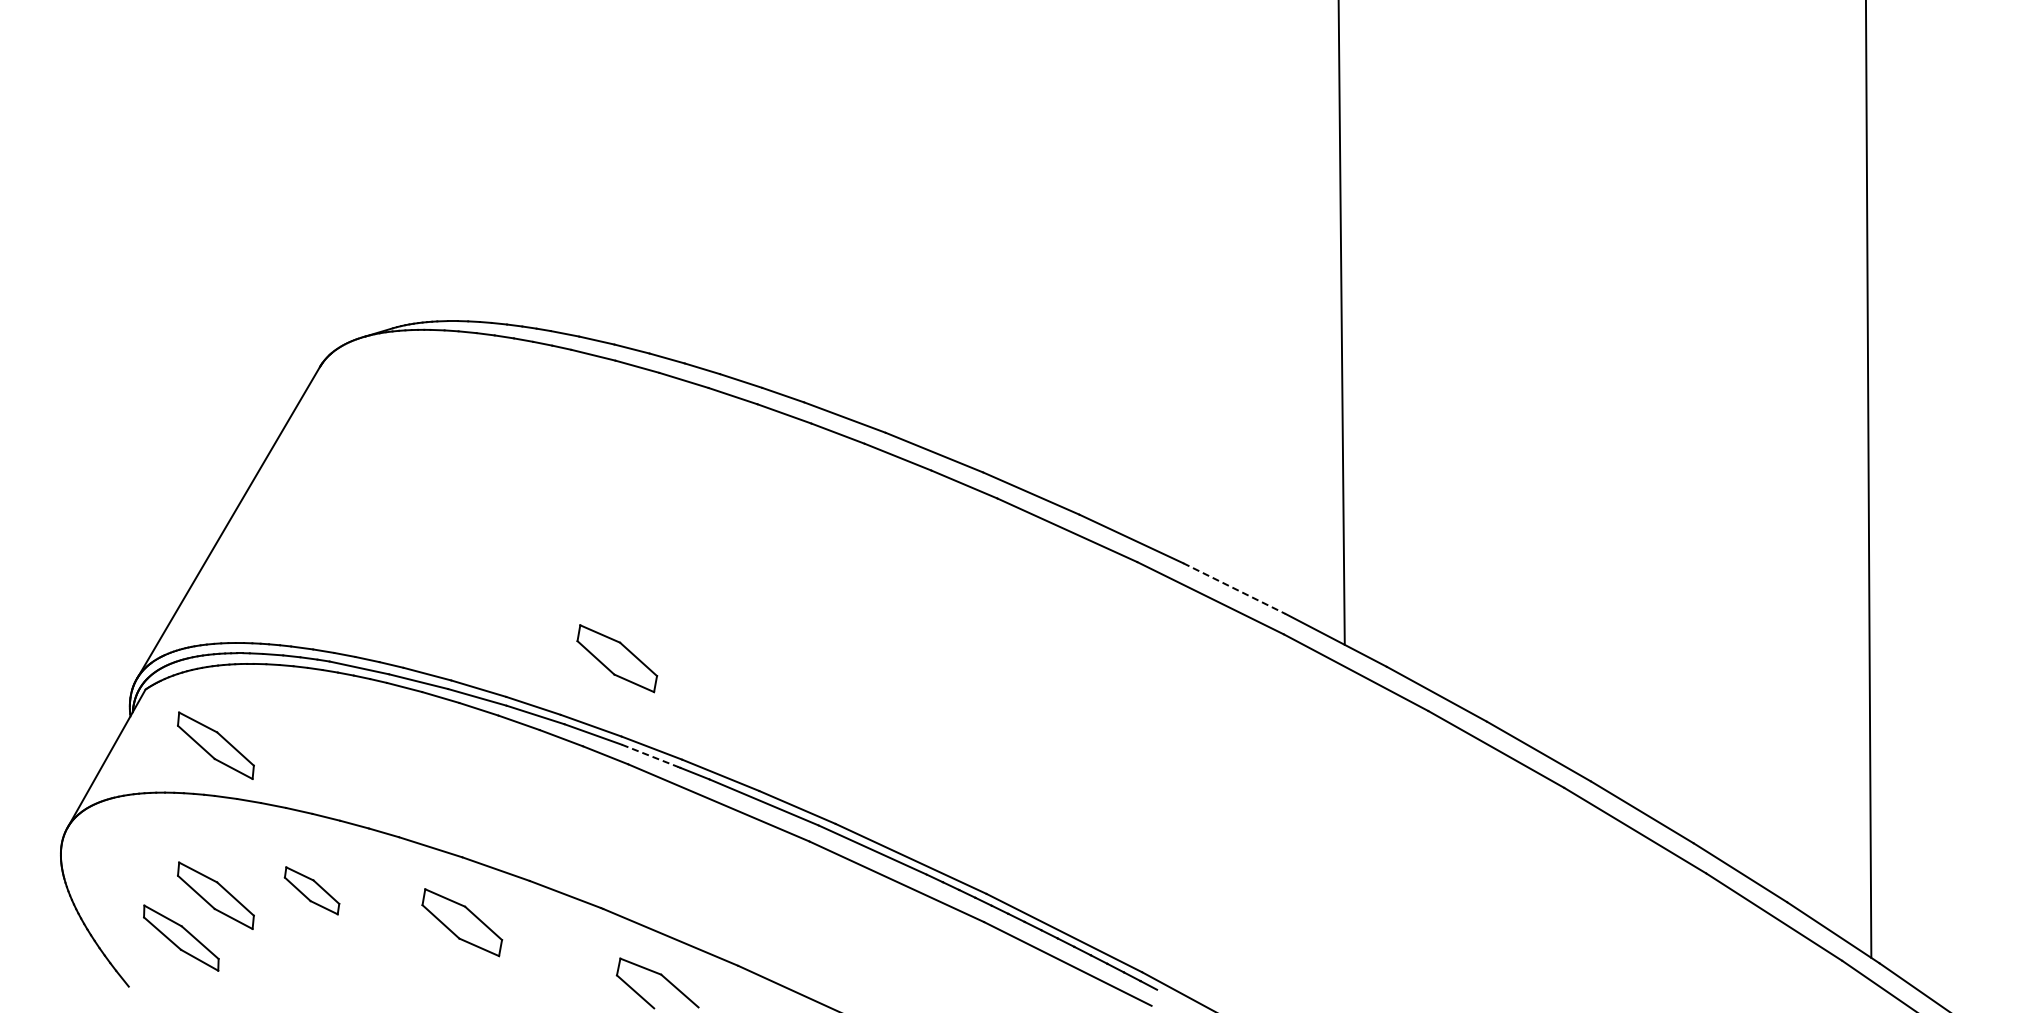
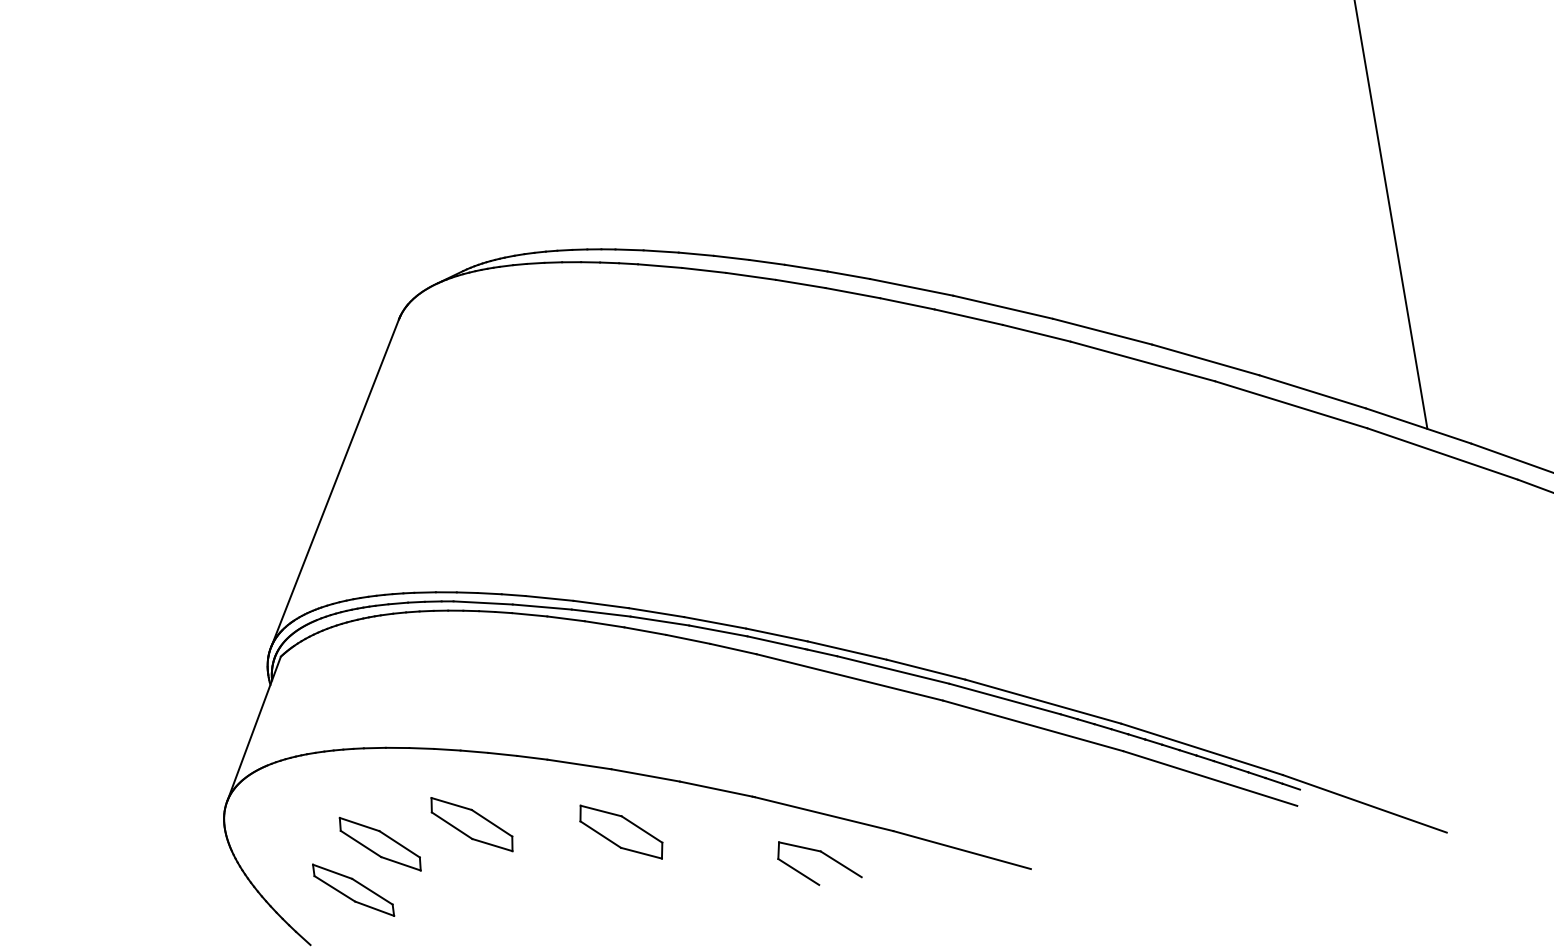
line: (1234, 588) -> (1312, 391), dashed -> solid
part: (617, 658) -> (730, 554), removed
part: (215, 745) -> (356, 699), removed
line: (650, 756) -> (776, 643), dashed -> solid
part: (311, 890) -> (471, 824), size x1.43

